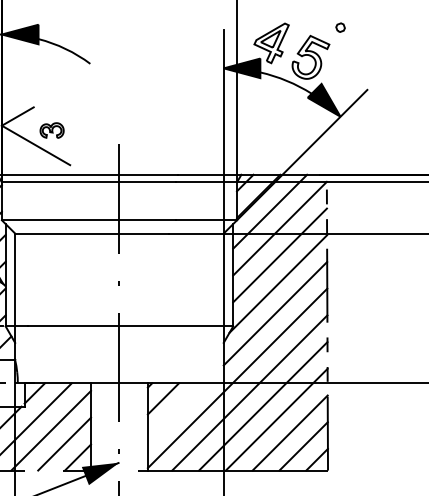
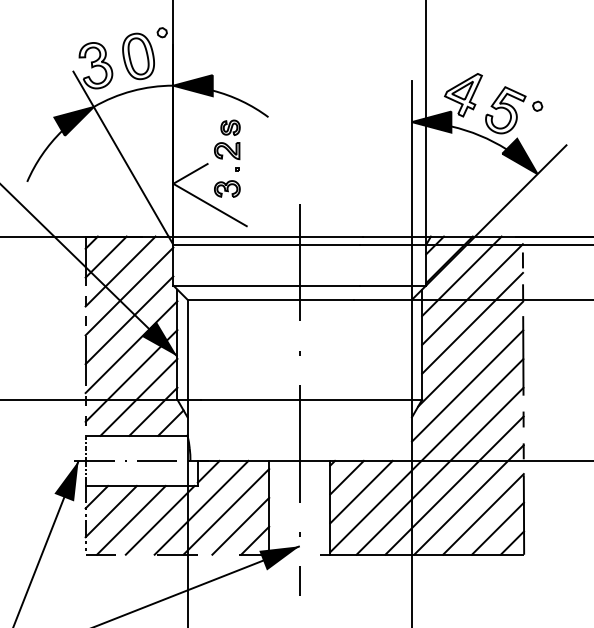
part: (340, 26) -> (537, 105), moved
part: (52, 90) -> (227, 145), added
line: (176, 411) -> (361, 491), added

